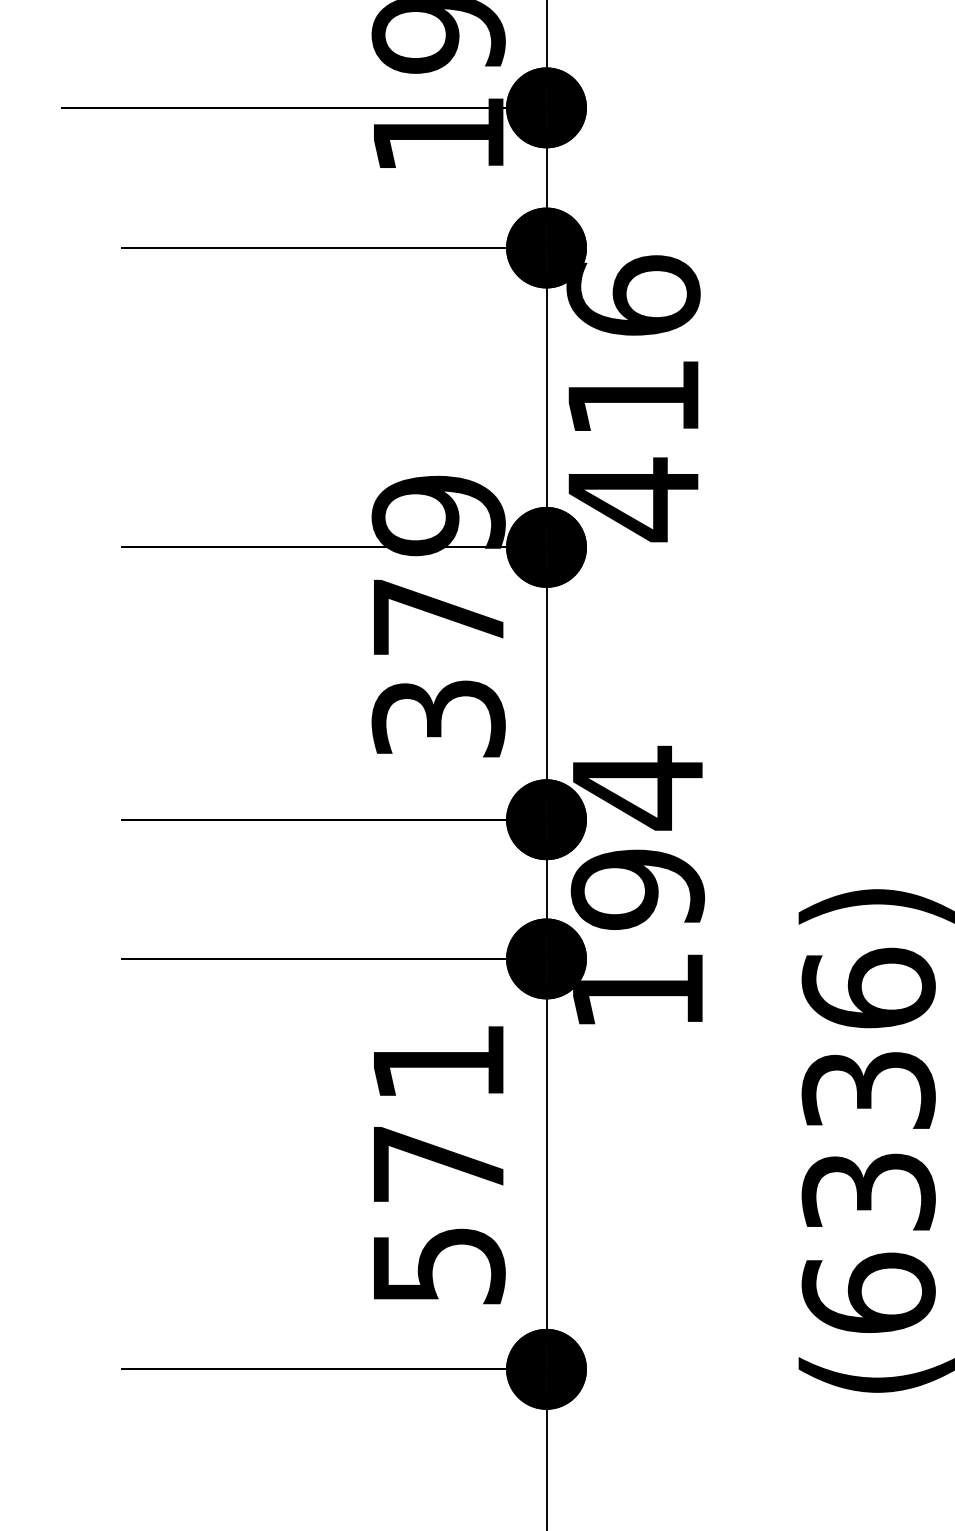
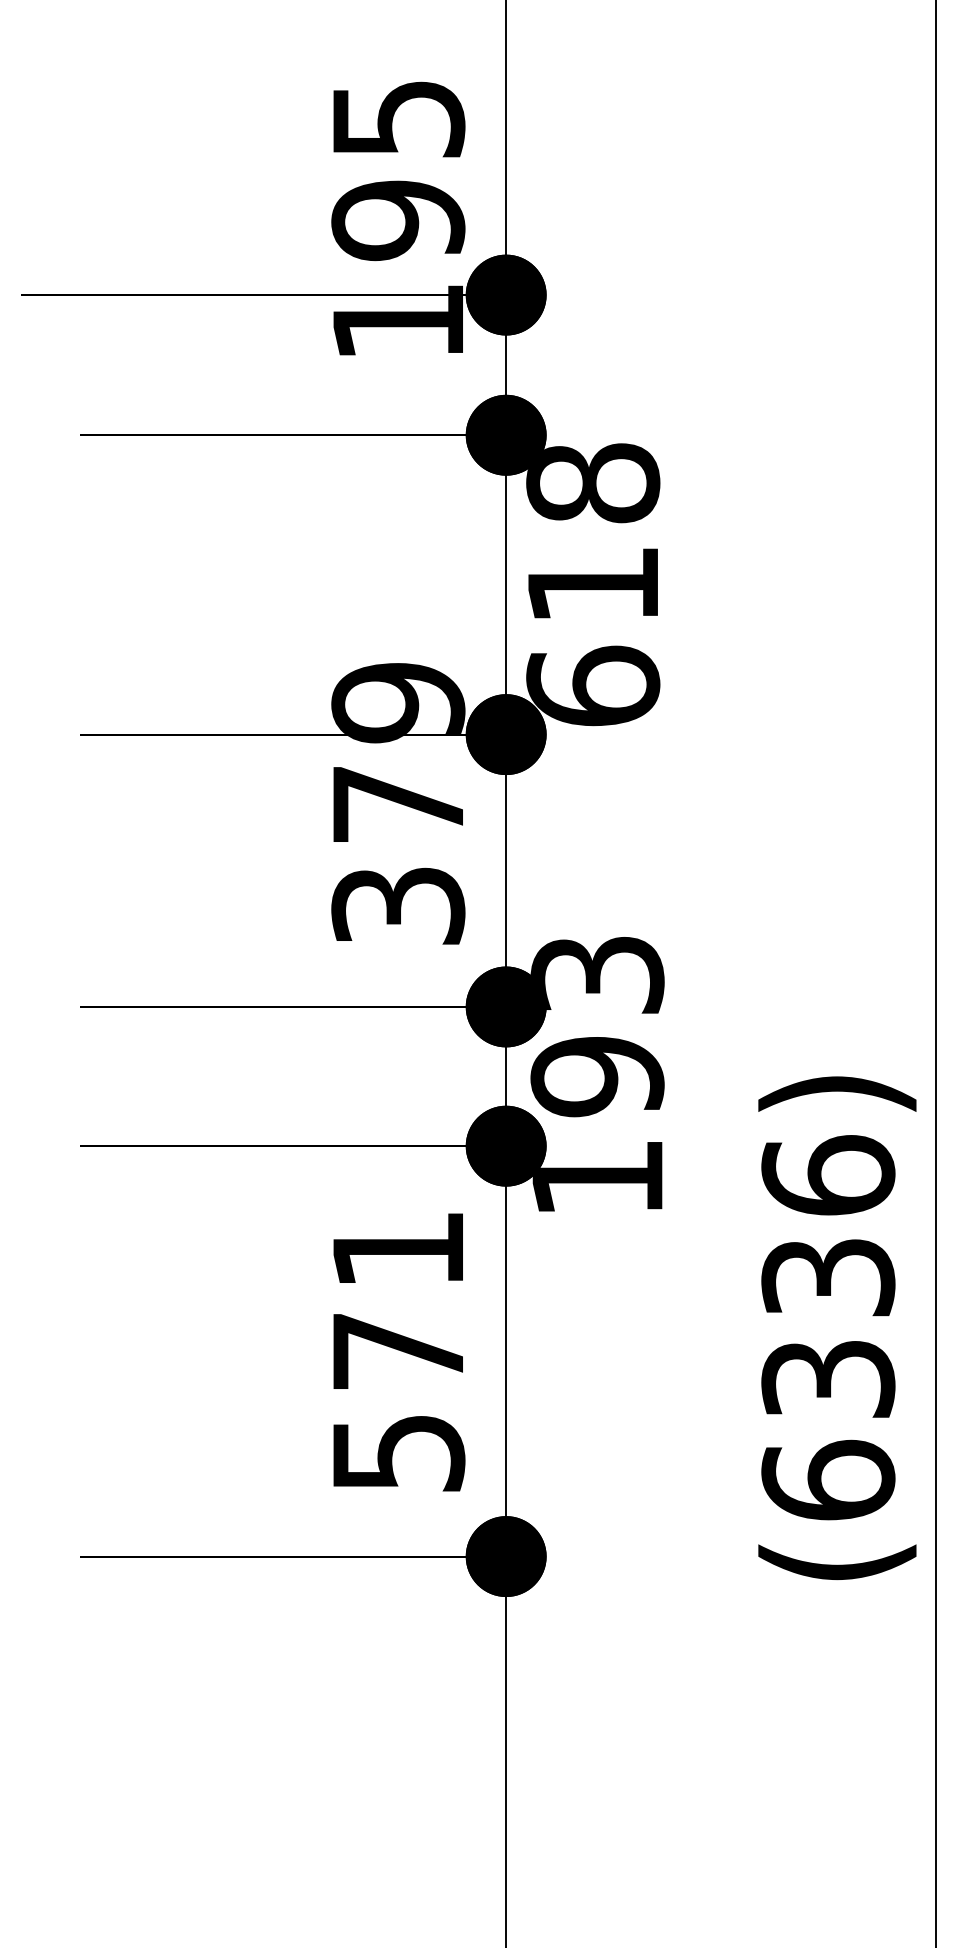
text: (633, 398) -> (593, 585), 416 -> 618
text: (637, 788) -> (597, 975), 194 -> 193

